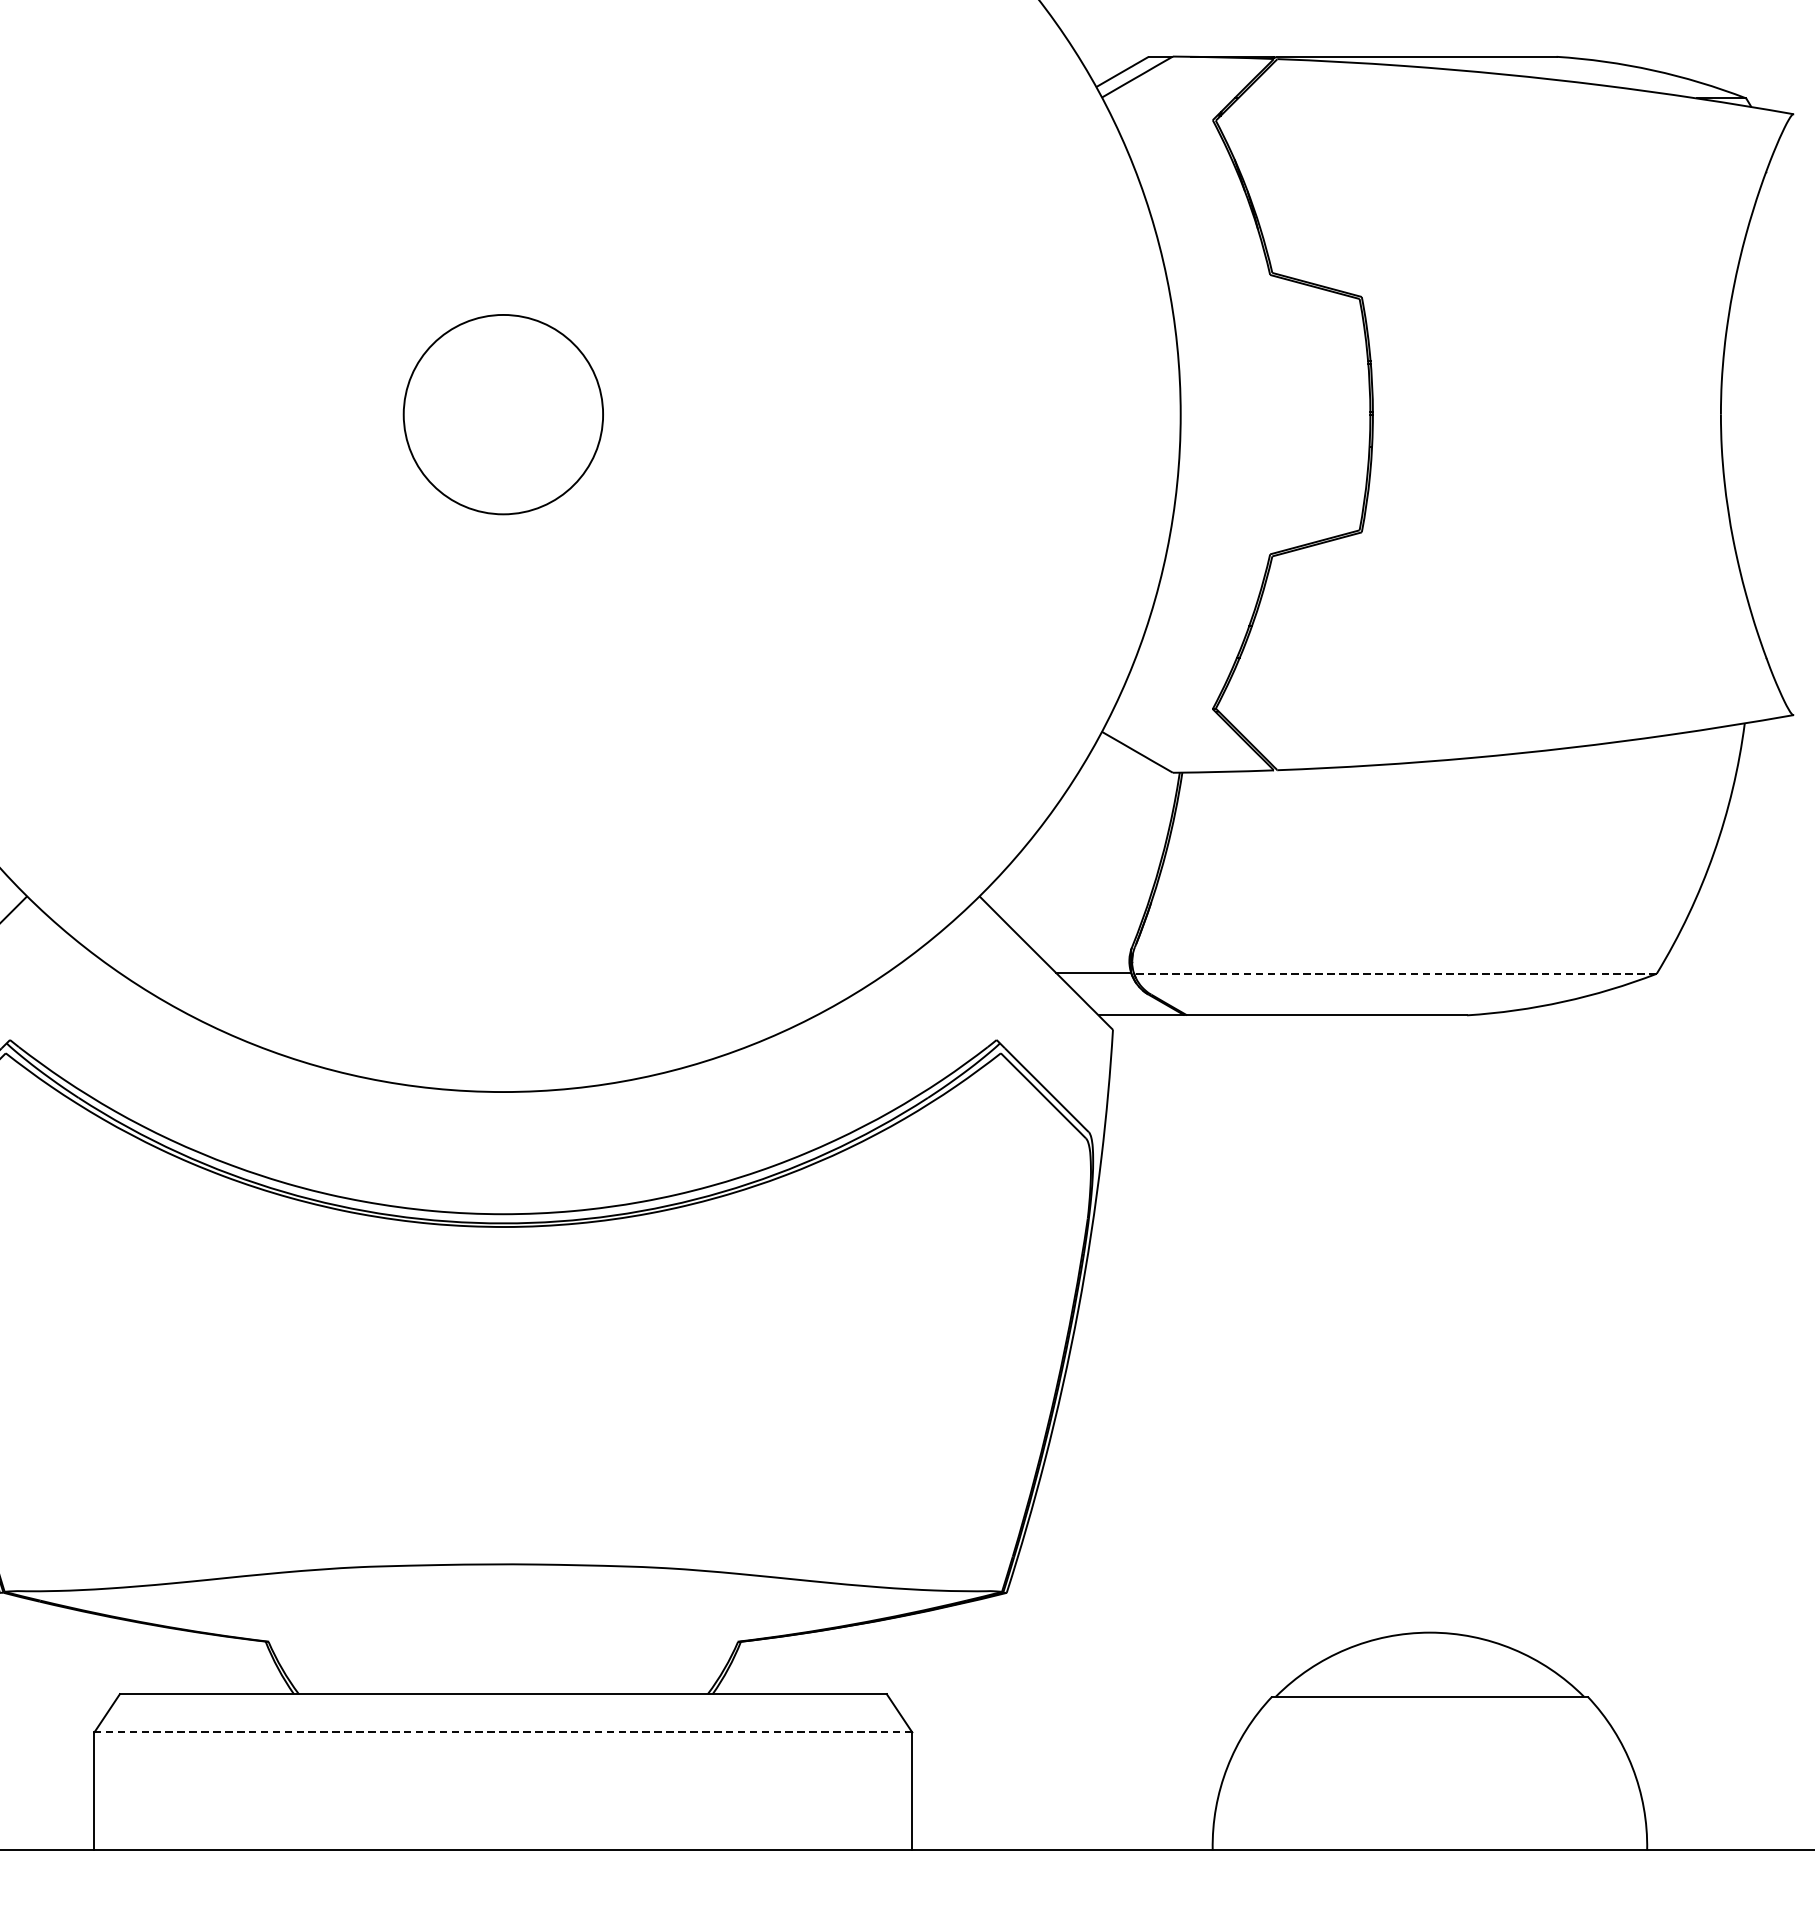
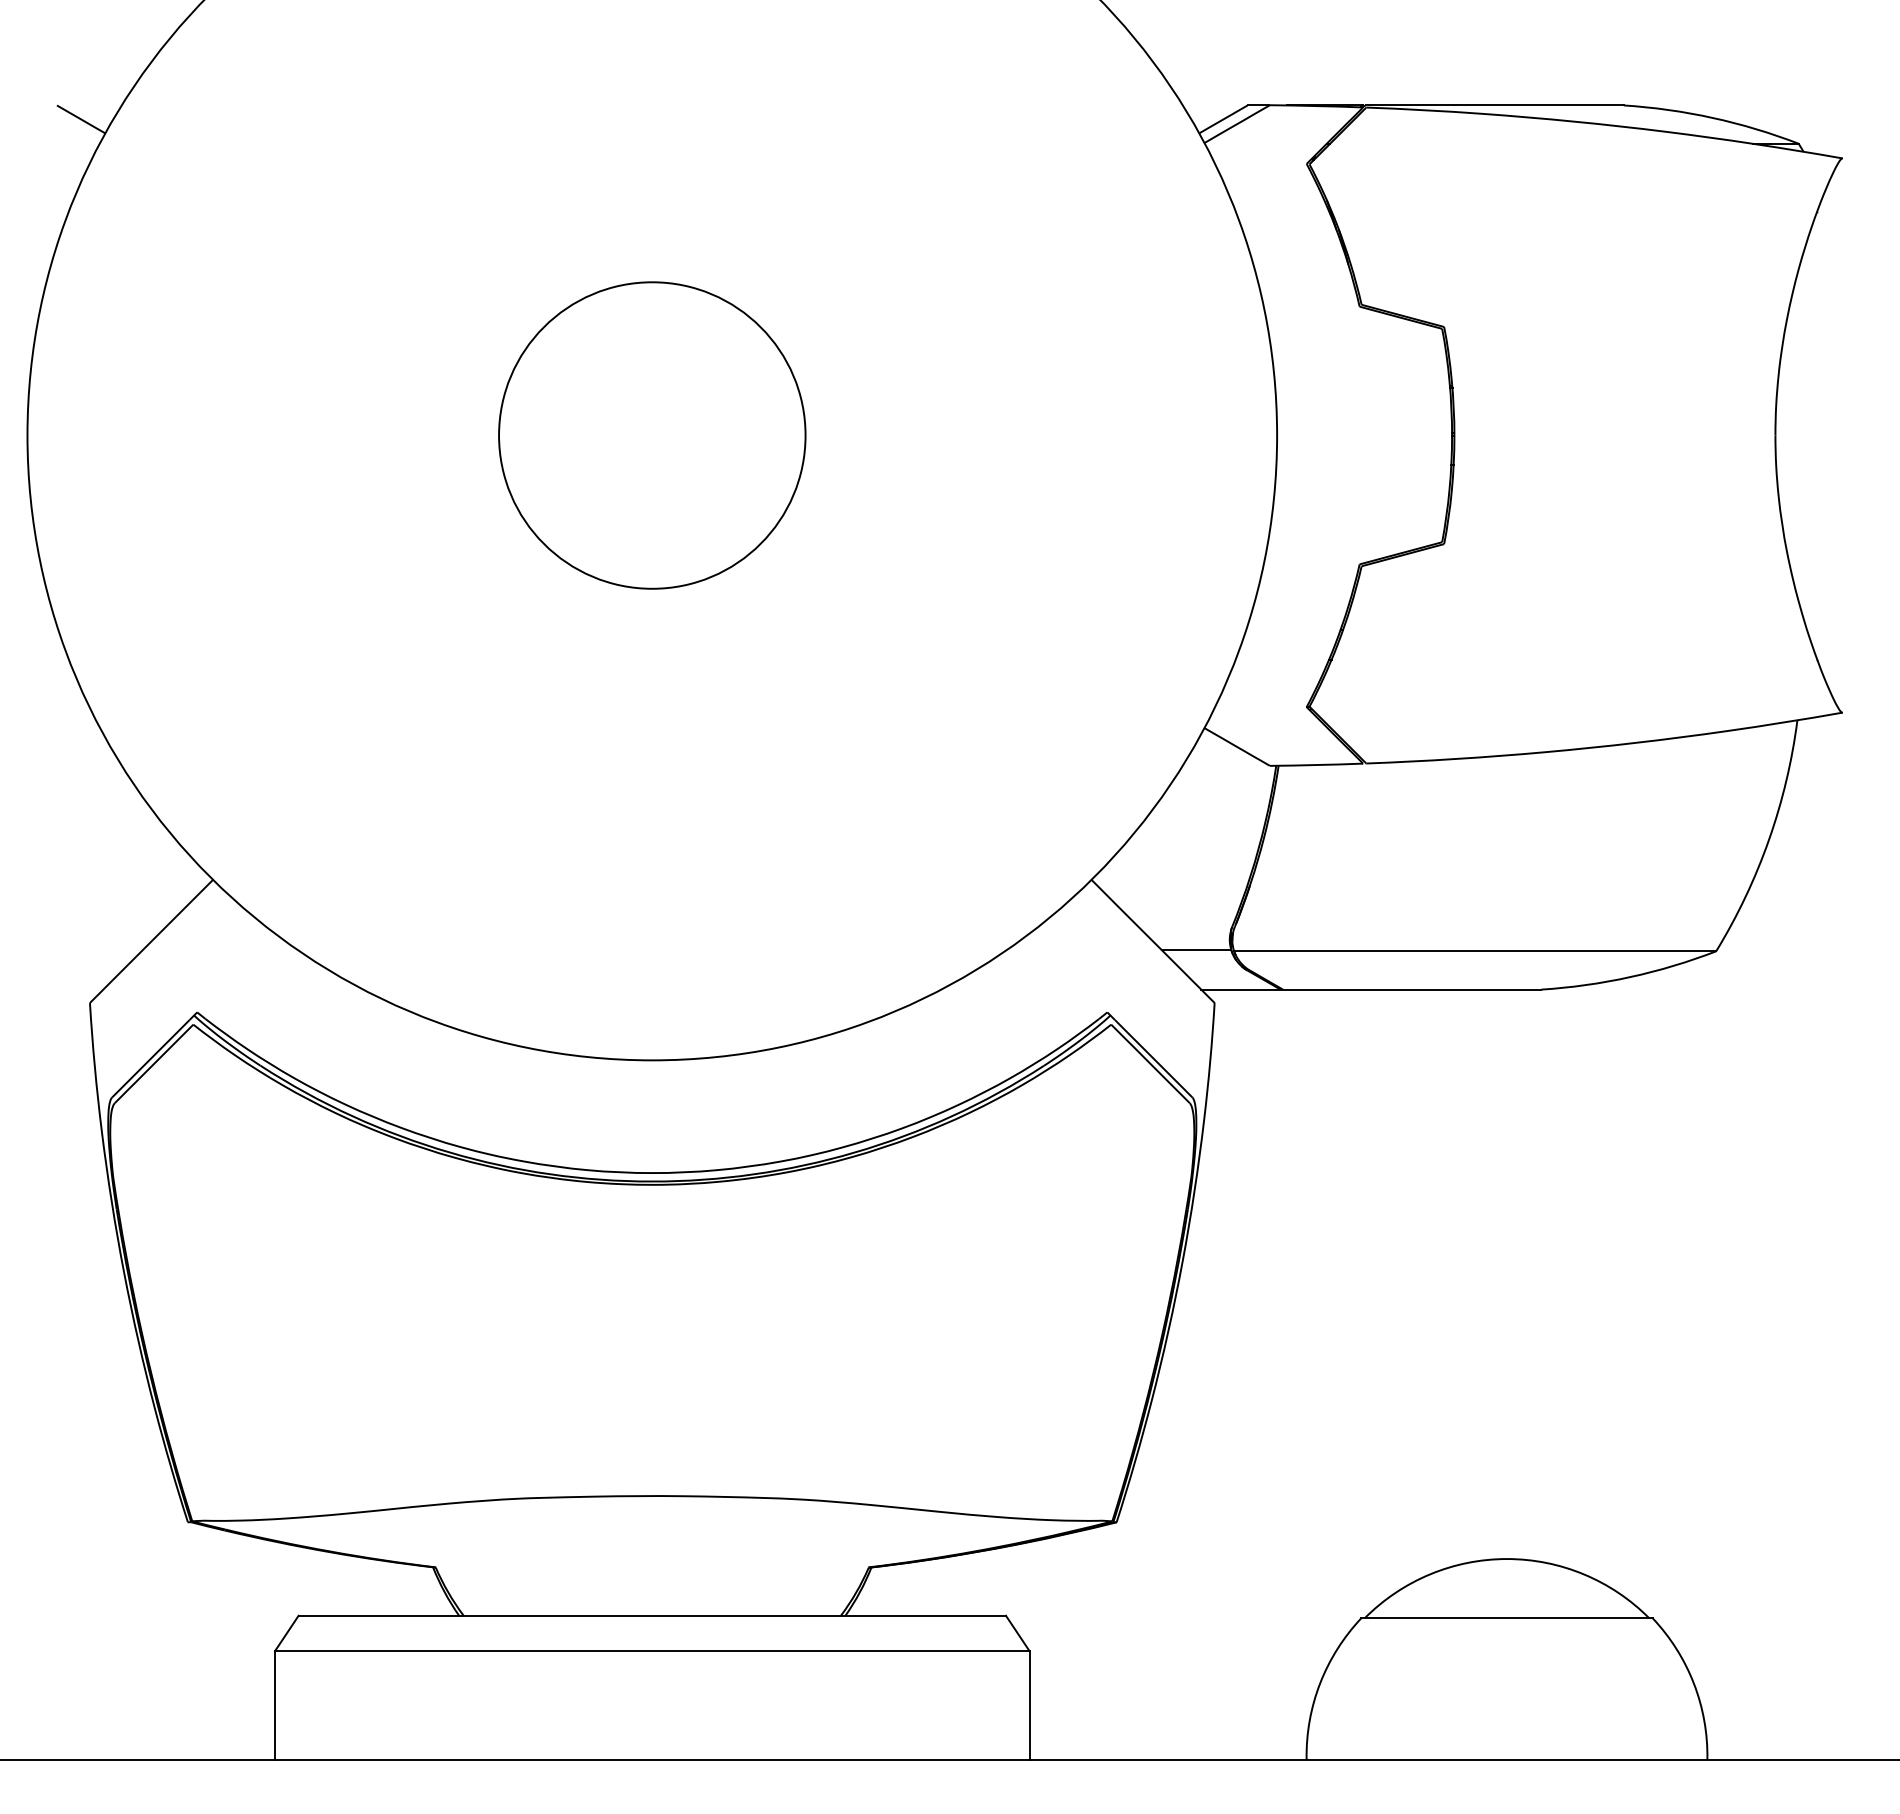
circle: (503, 414) -> (652, 435), size x1.67
line: (1394, 974) -> (1474, 951), dashed -> solid
line: (502, 1732) -> (651, 1651), dashed -> solid

